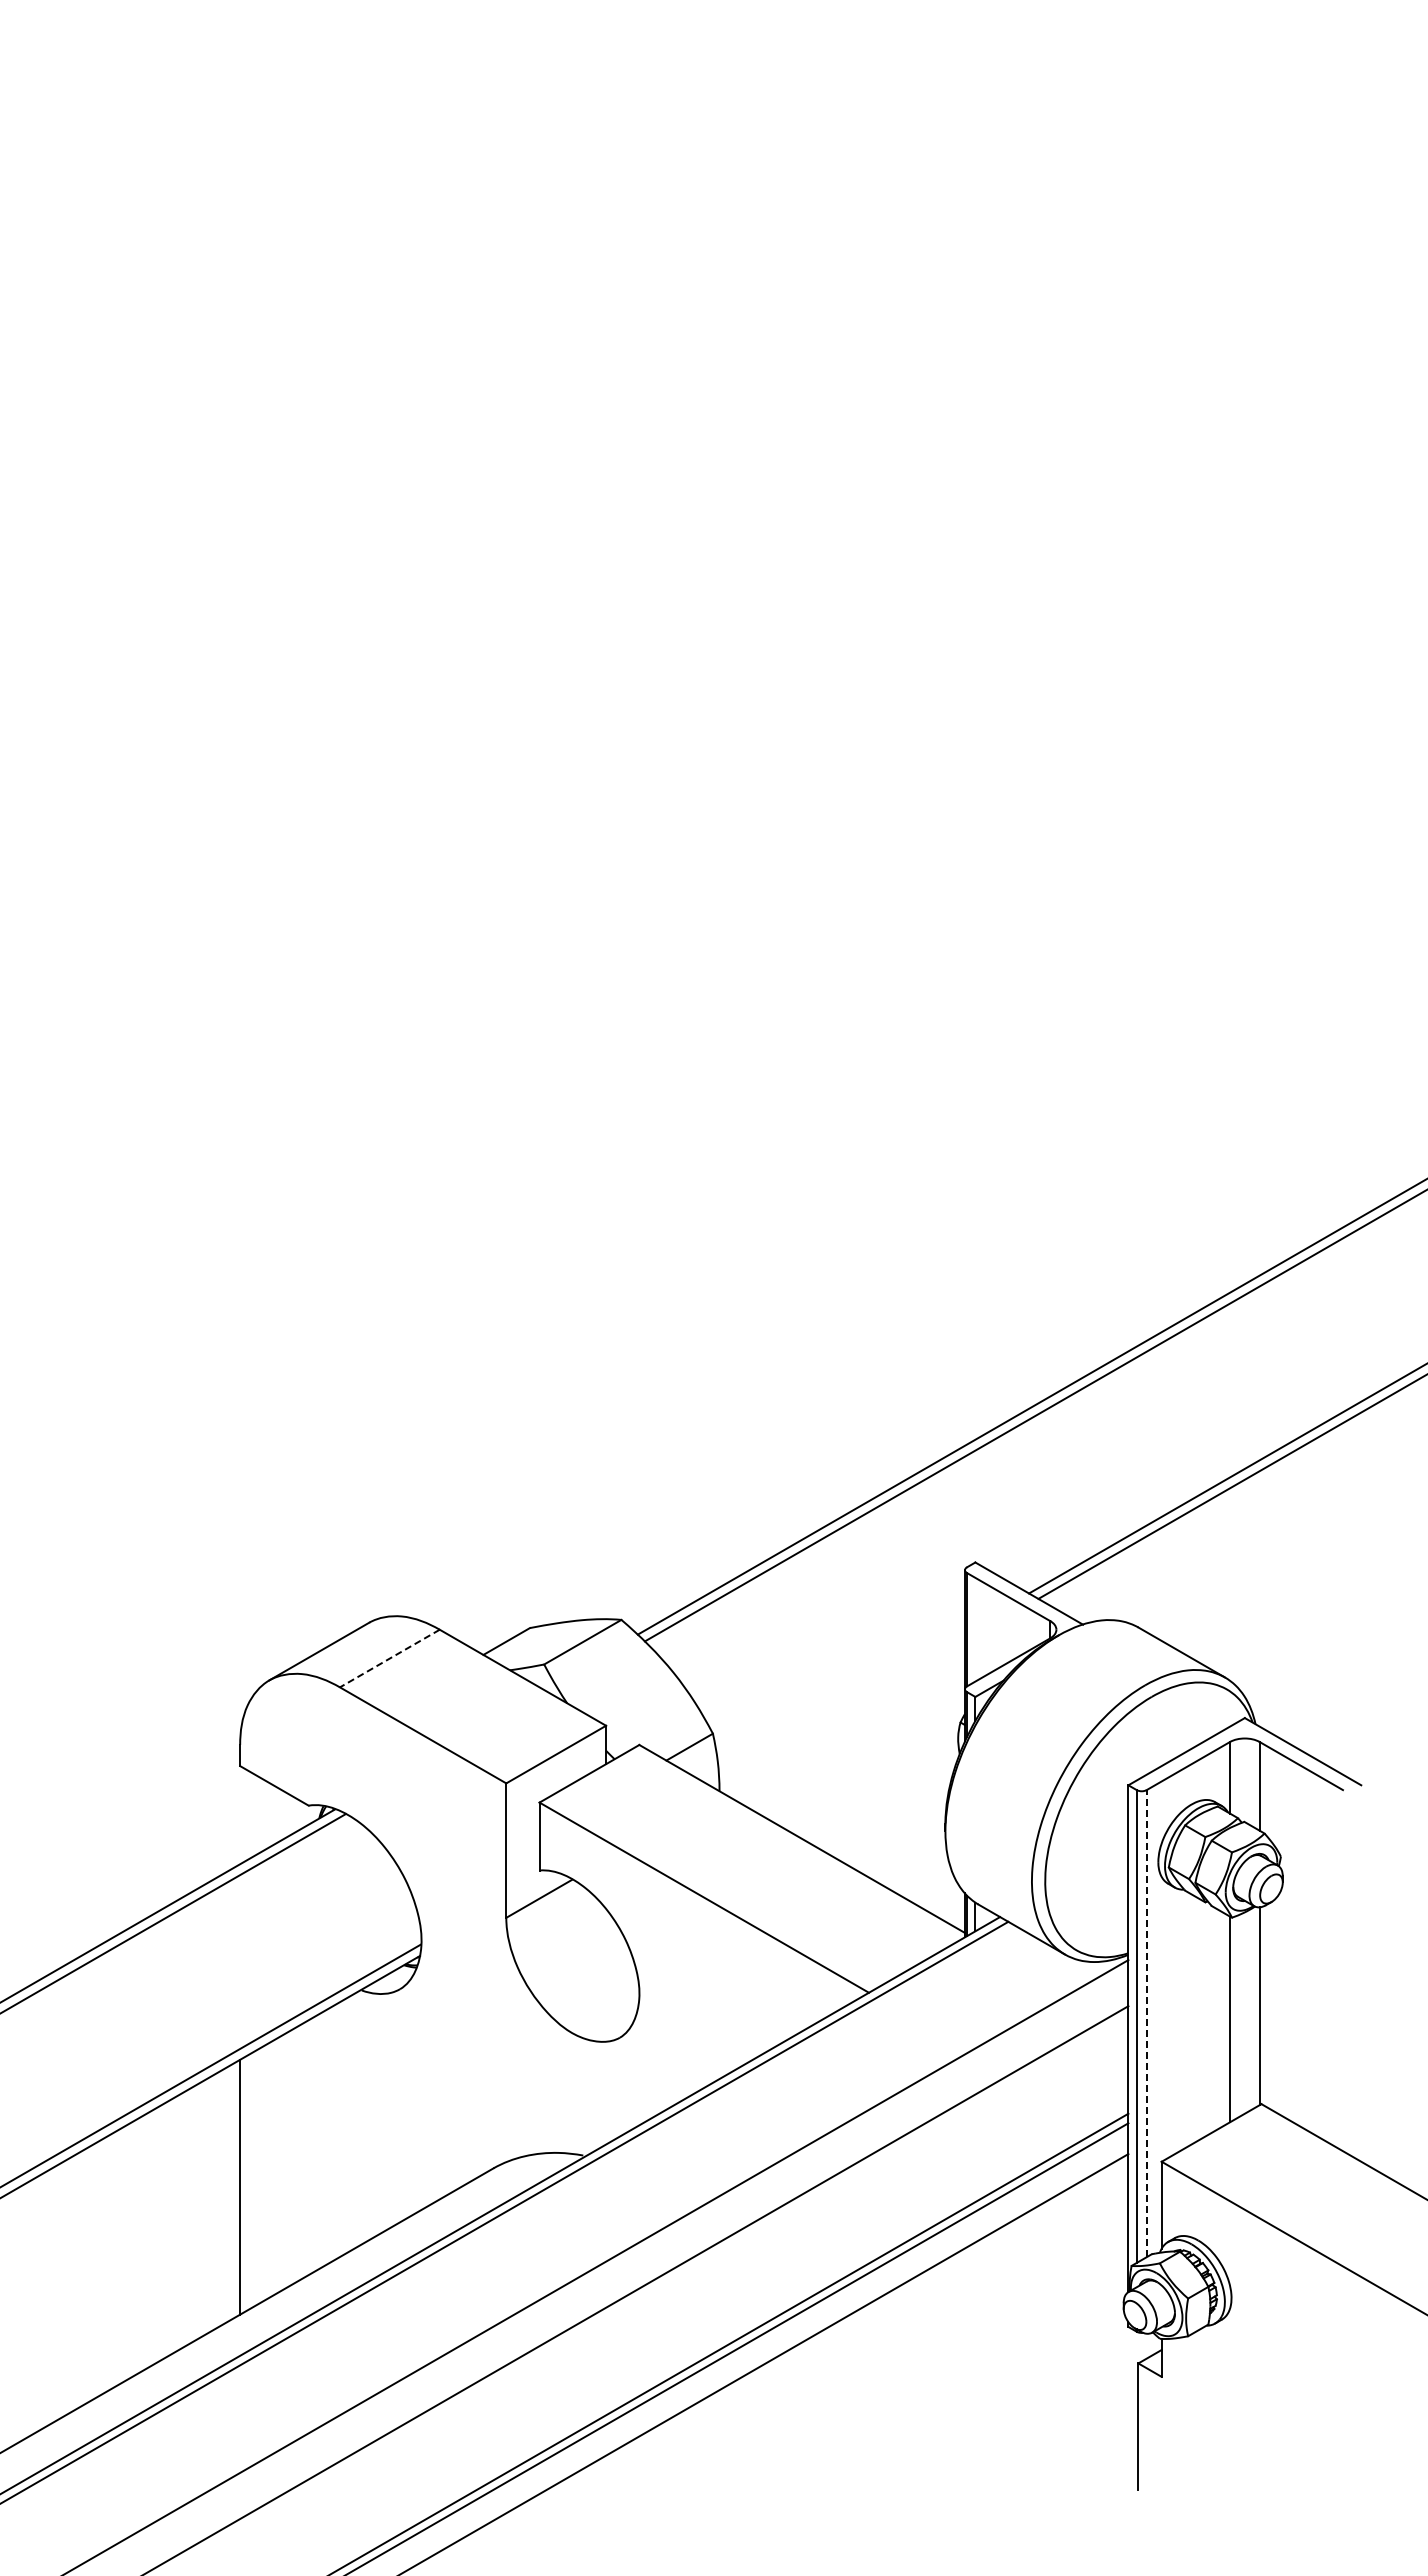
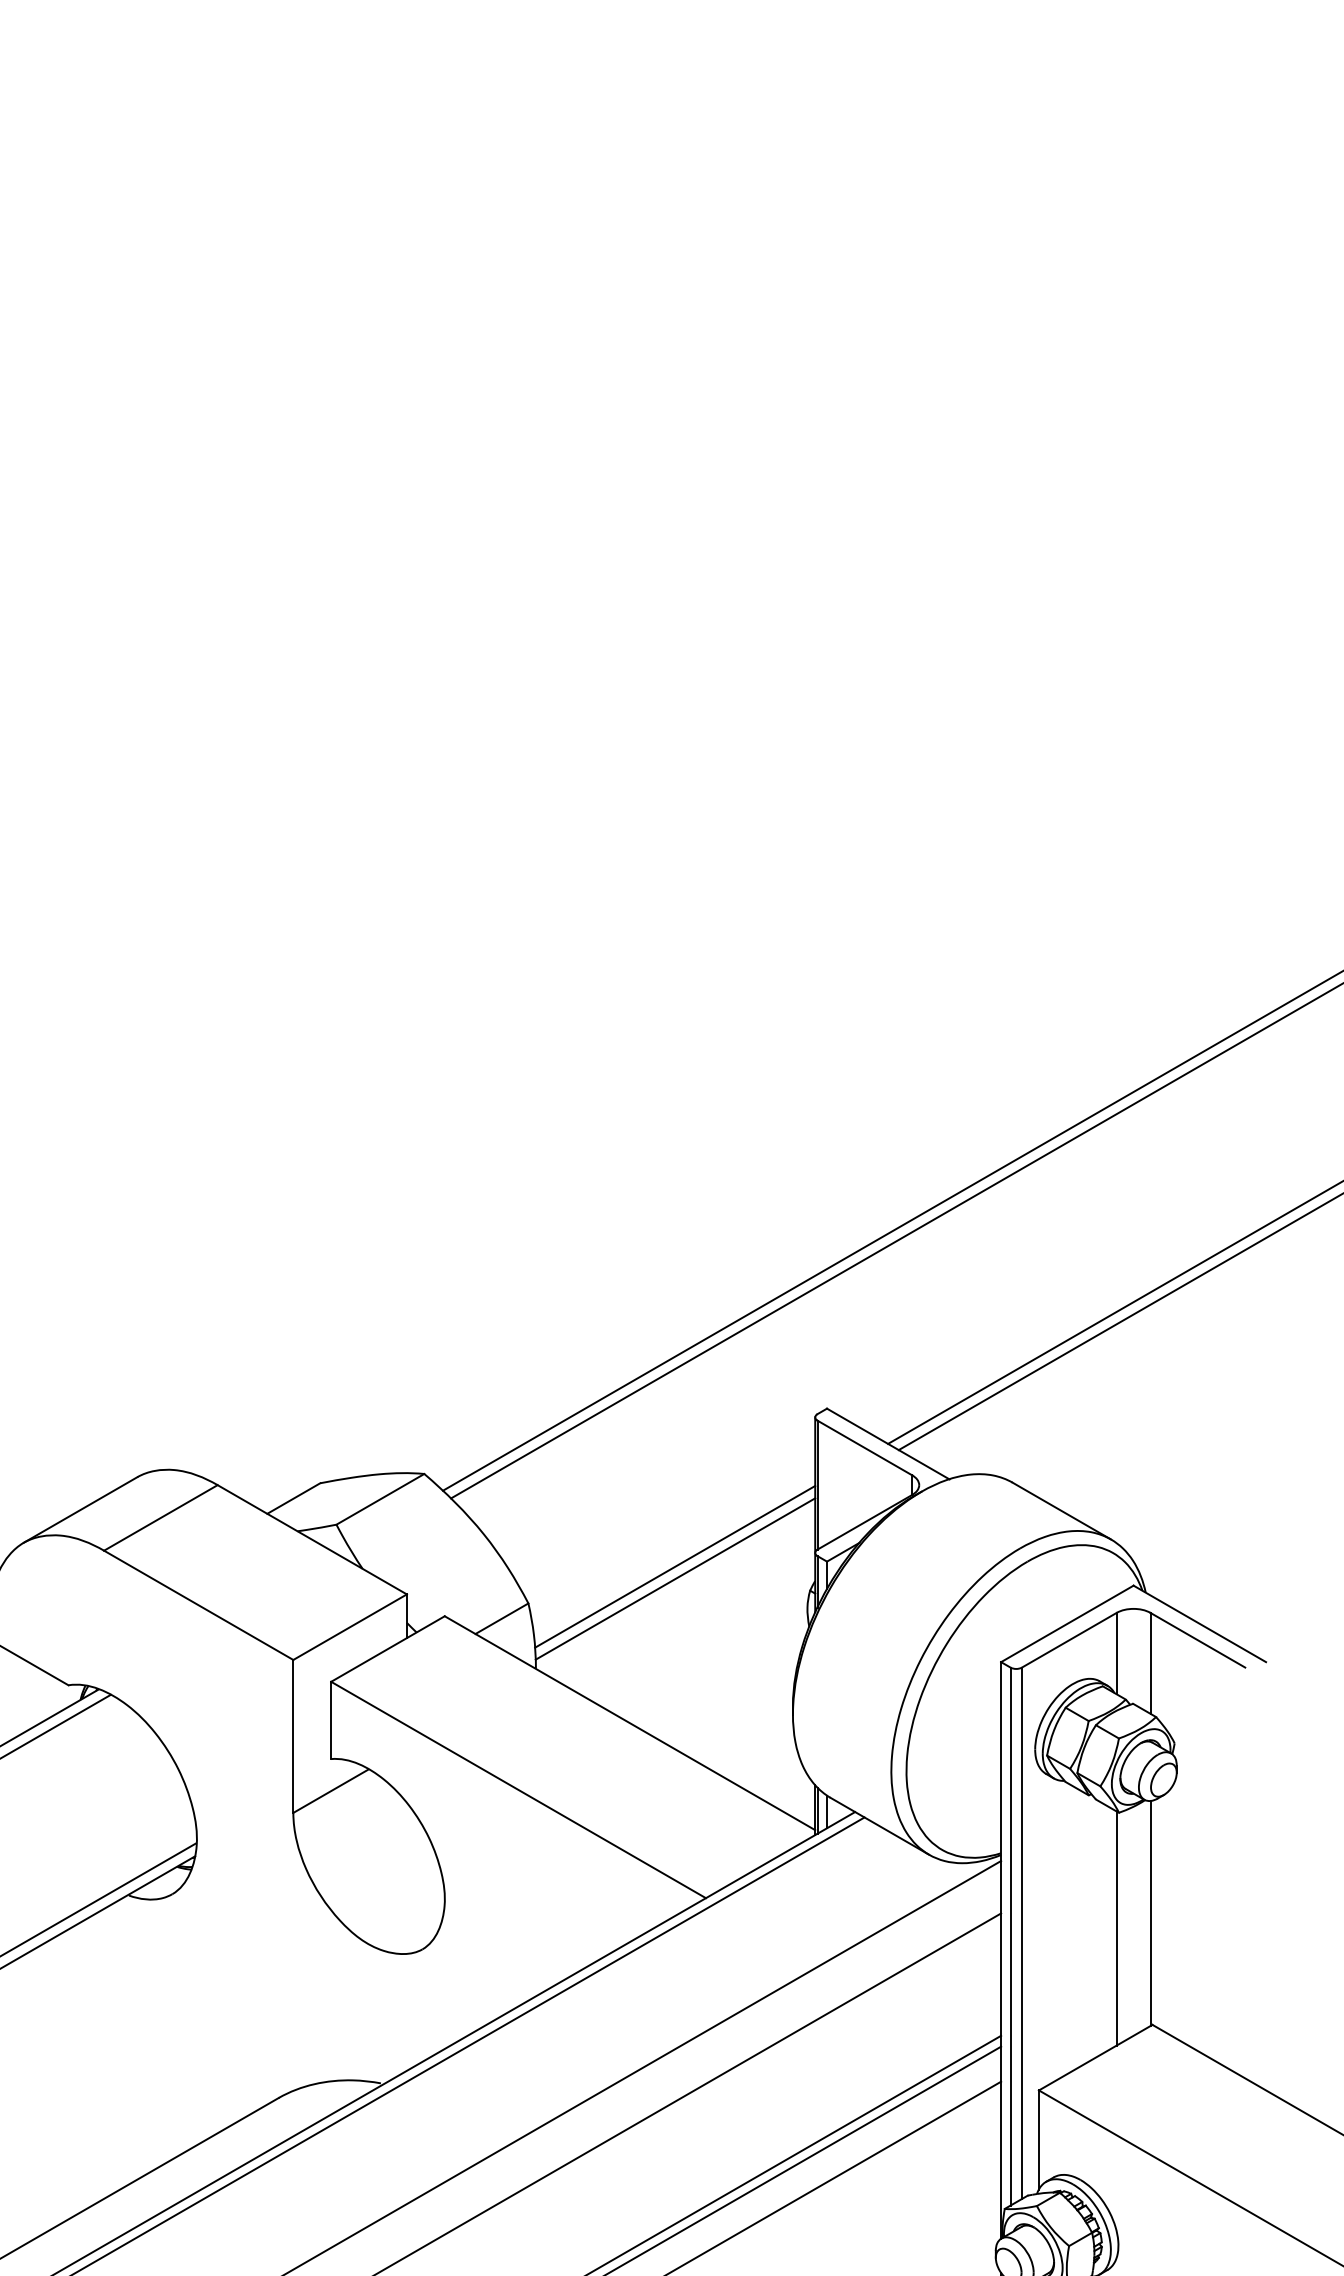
line: (389, 1658) -> (160, 1517), dashed -> solid
line: (841, 1701) -> (674, 1566), added
line: (842, 1712) -> (675, 1579), added
line: (1146, 2023) -> (1021, 1933), dashed -> solid

